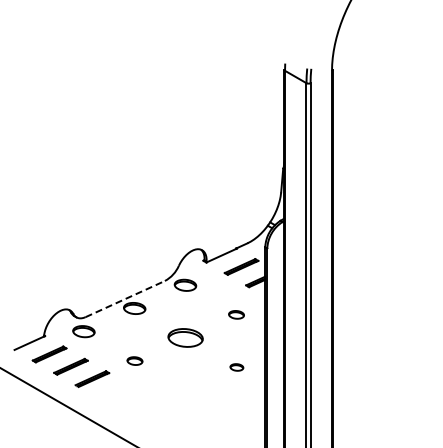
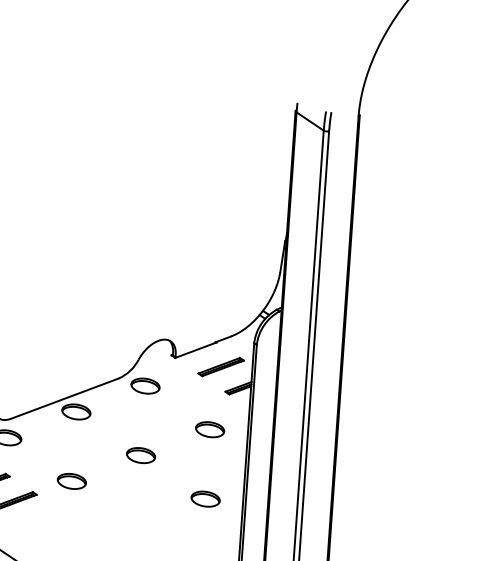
line: (125, 299) -> (65, 399), dashed -> solid
part: (236, 314) -> (210, 429), size x1.43
part: (185, 337) -> (140, 454), size x0.62
part: (134, 360) -> (71, 480), size x1.43
part: (236, 367) -> (205, 499), size x1.67

